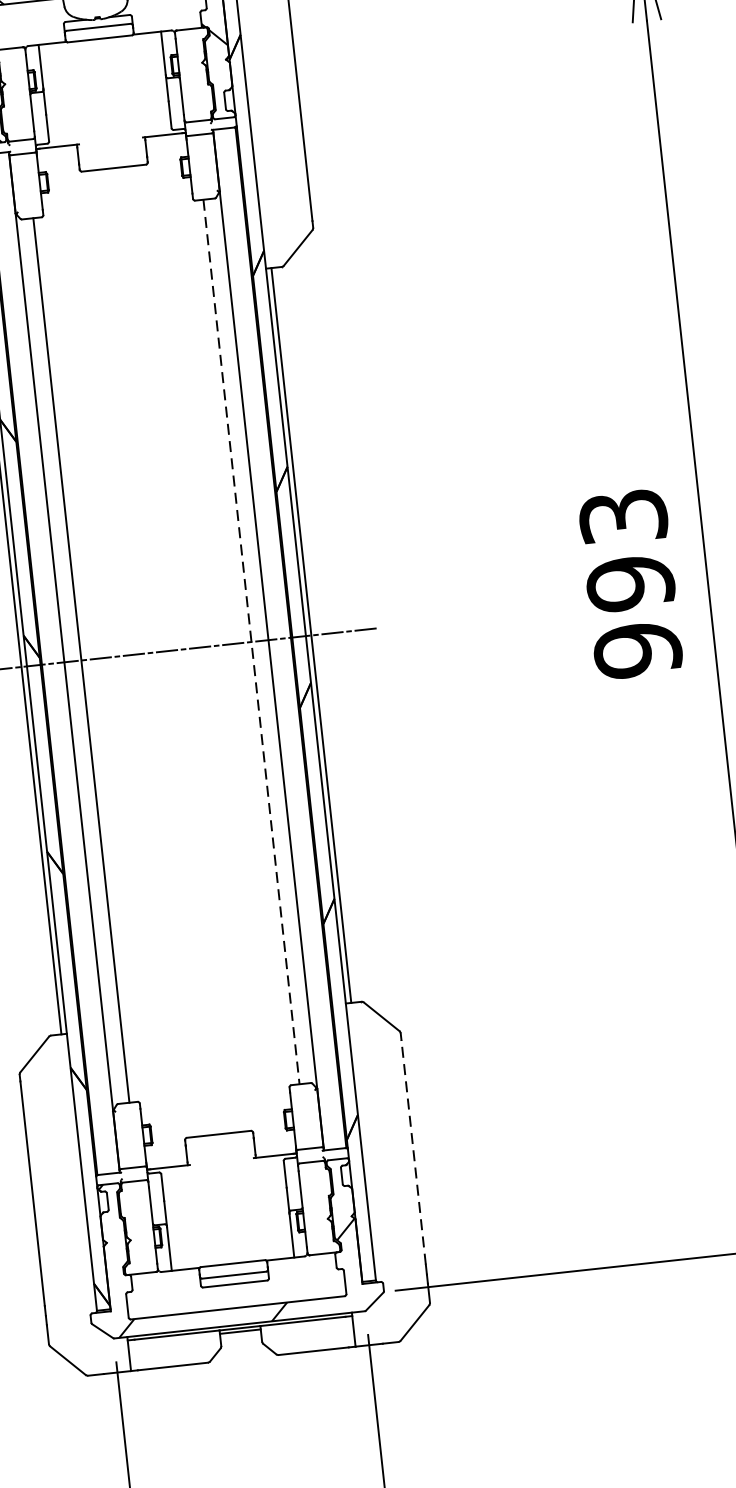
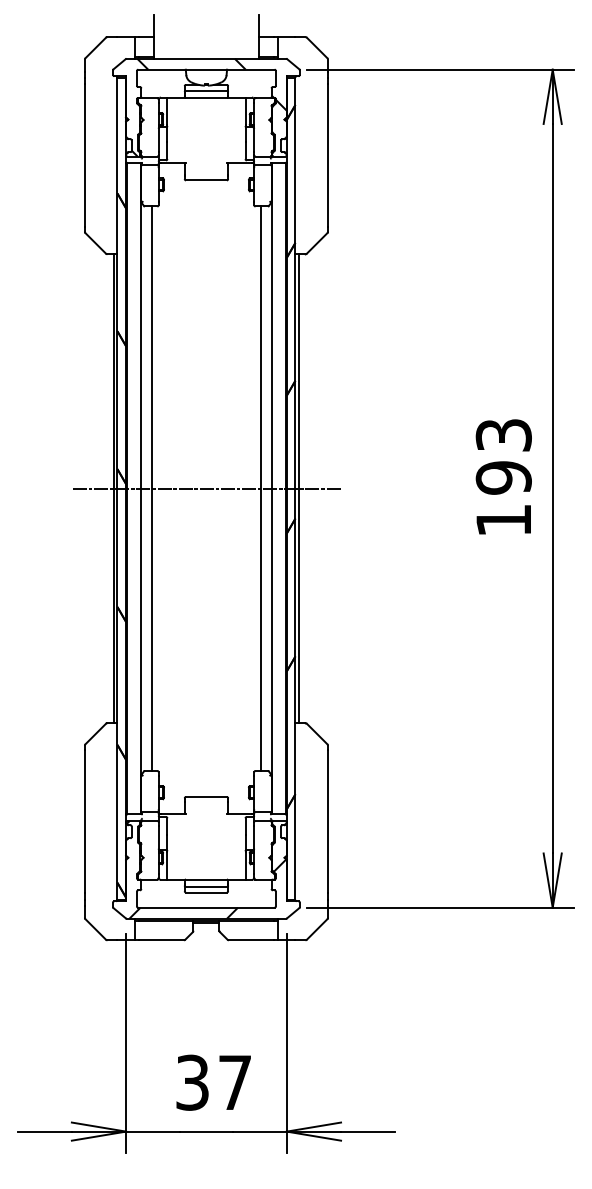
line: (251, 643) -> (260, 489), dashed -> solid
text: (637, 650) -> (503, 520), 993 -> 193
line: (414, 1151) -> (328, 821), dashed -> solid

